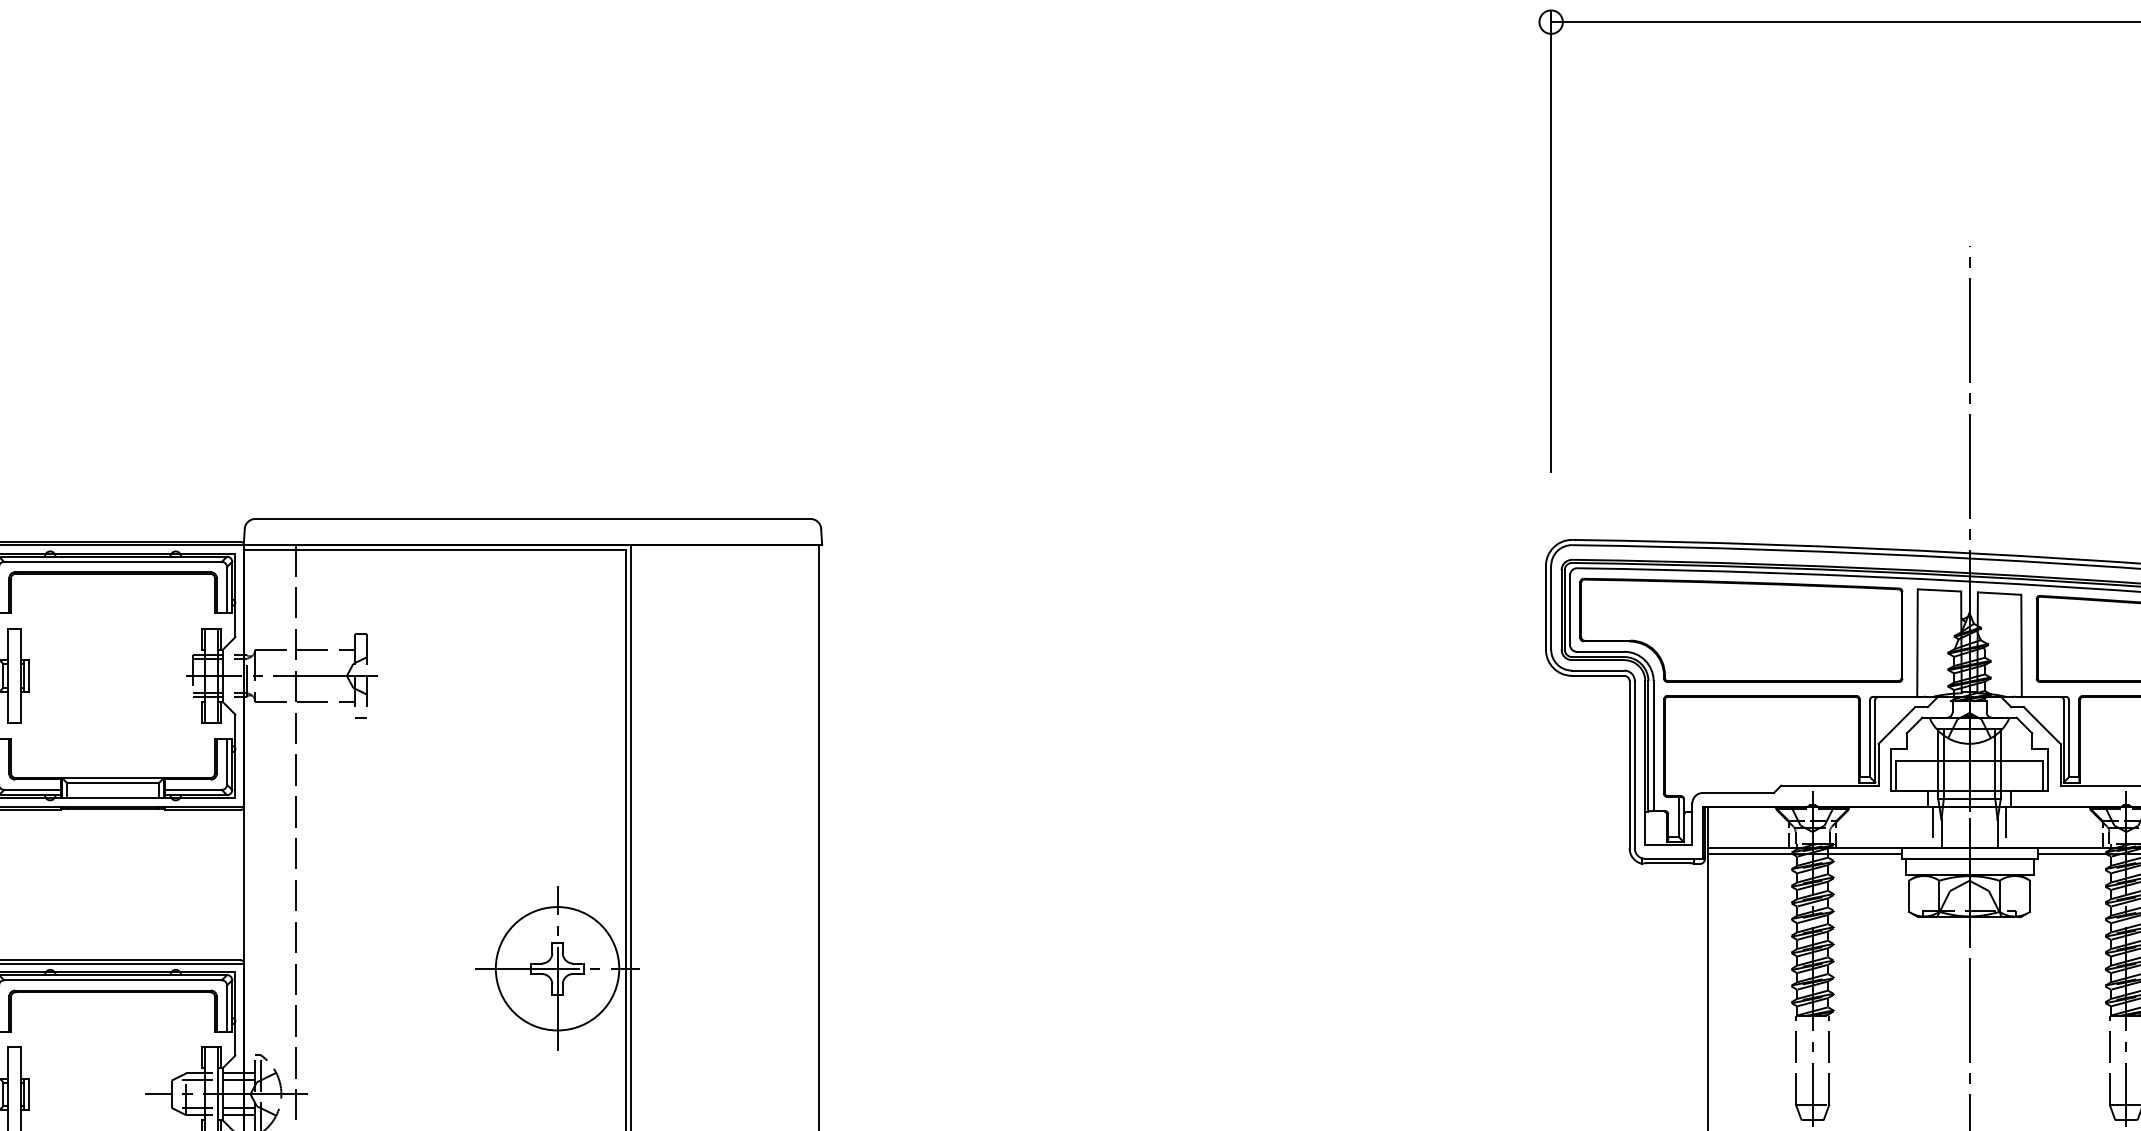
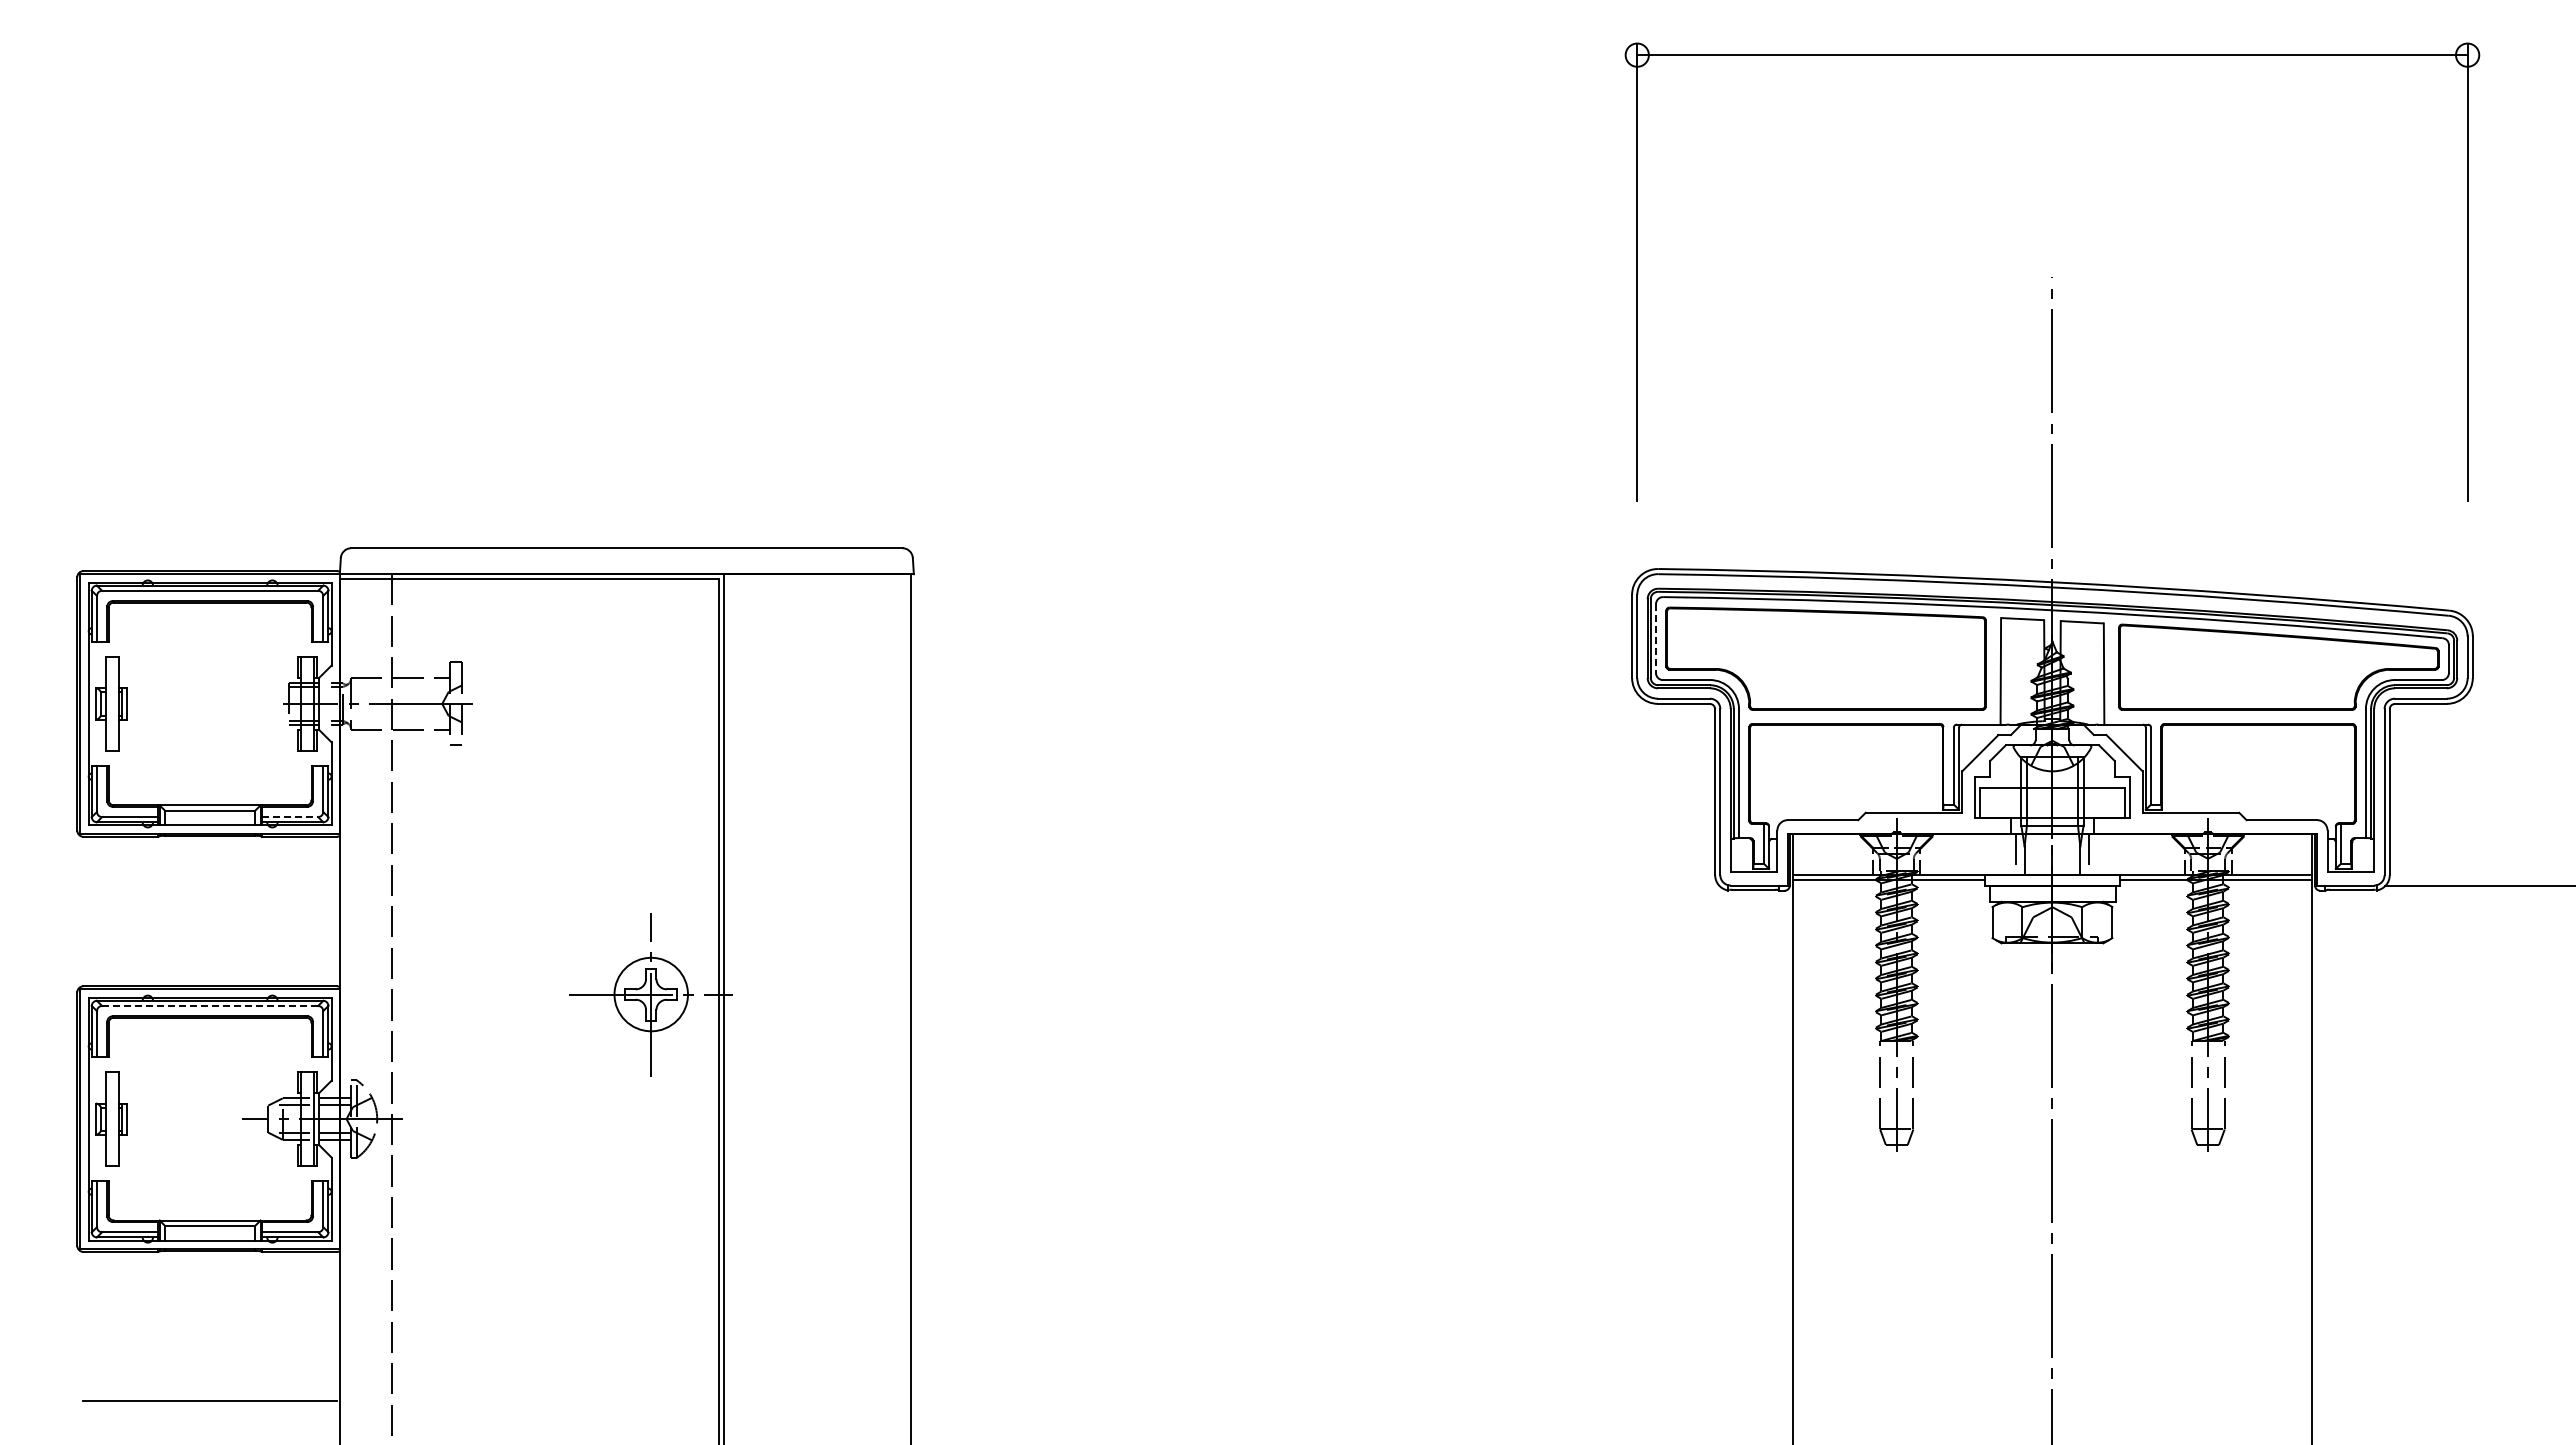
line: (1569, 610) -> (1655, 639), solid -> dashed
line: (194, 790) -> (290, 817), solid -> dashed
circle: (557, 968) -> (651, 994), size x0.6
line: (112, 979) -> (209, 1005), solid -> dashed

